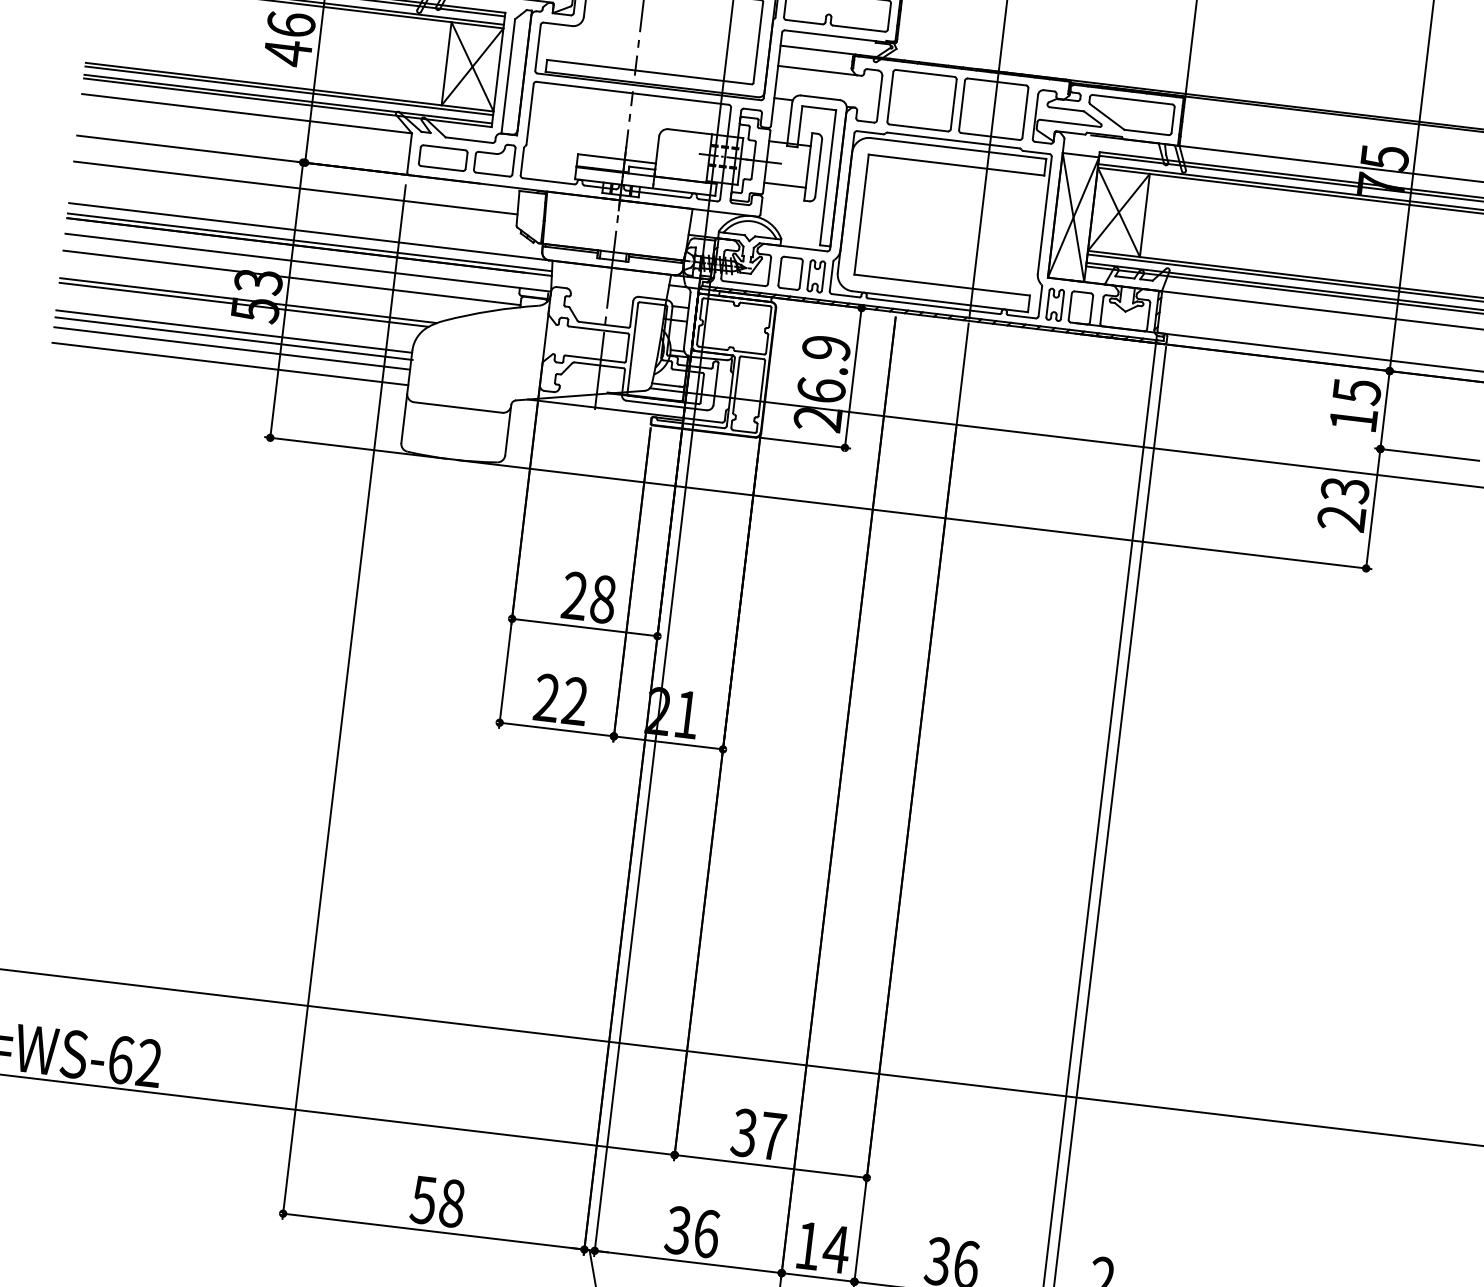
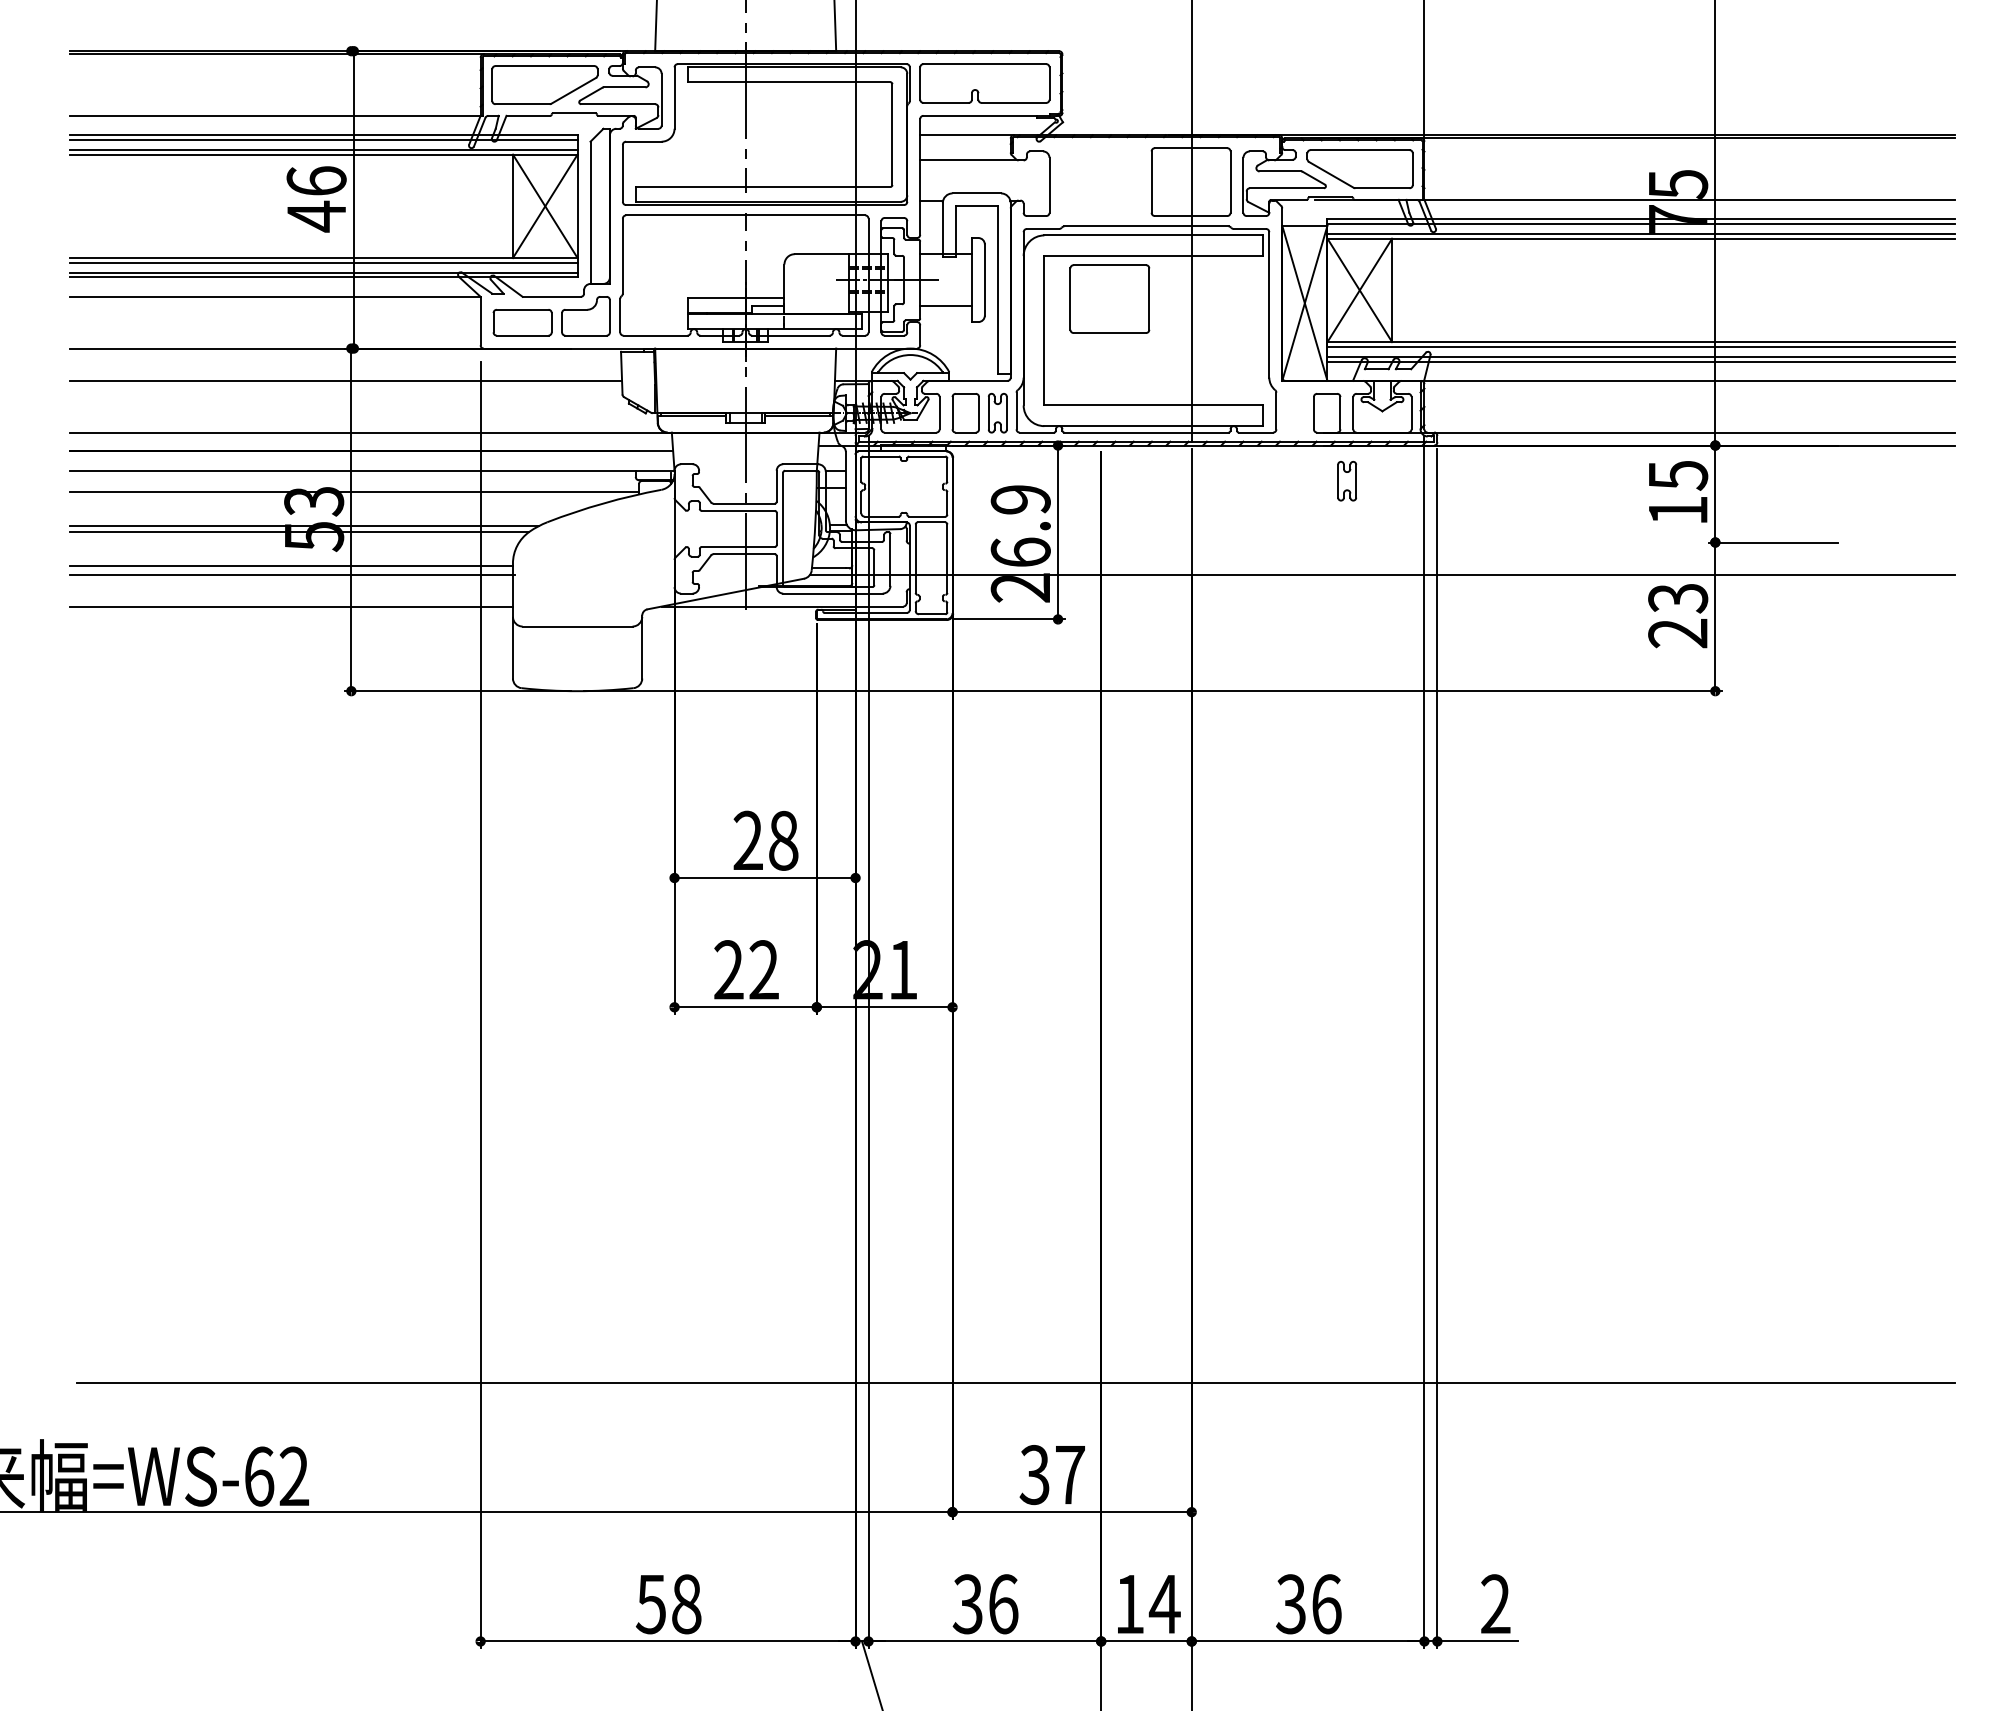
part: (921, 100) -> (1109, 298), moved
line: (310, 242) -> (371, 445), removed
part: (1054, 304) -> (1346, 480), moved
line: (232, 348) -> (291, 587), removed

